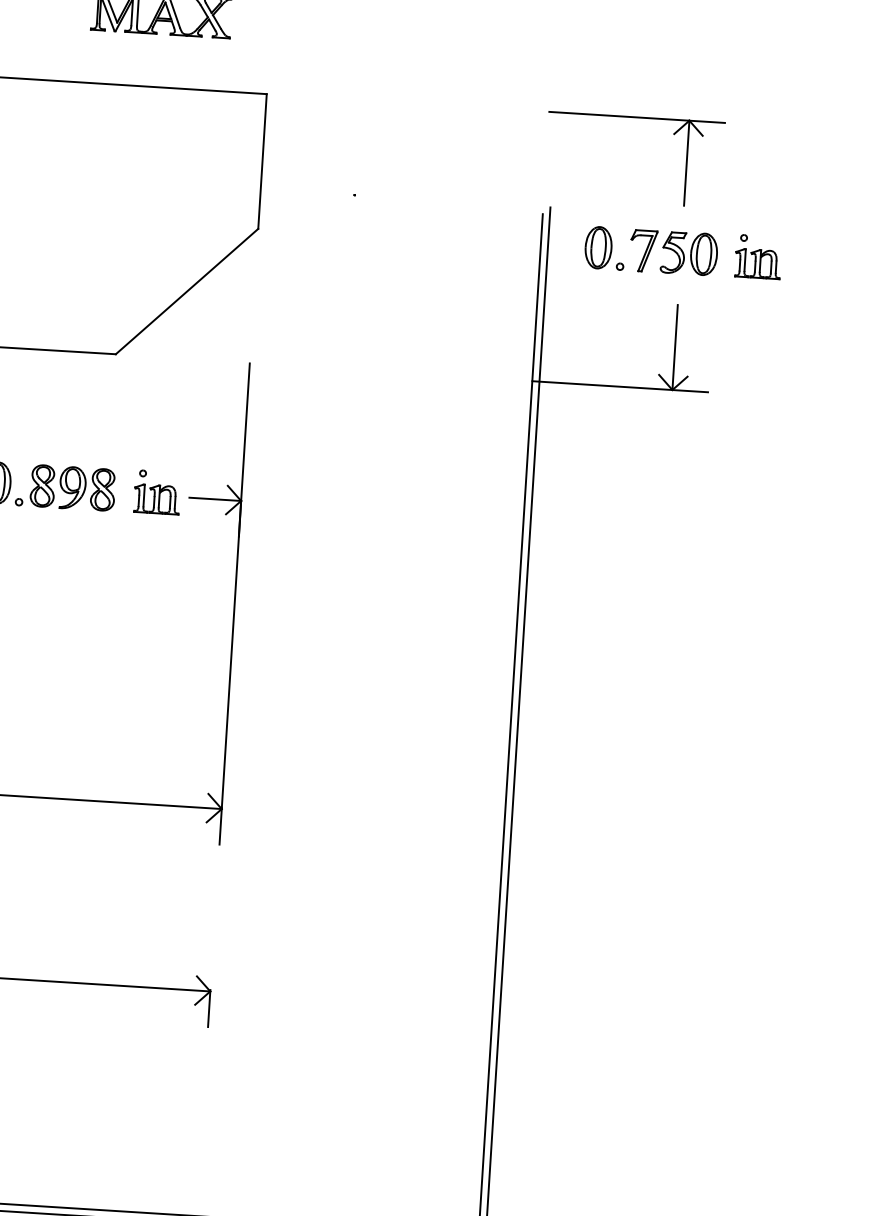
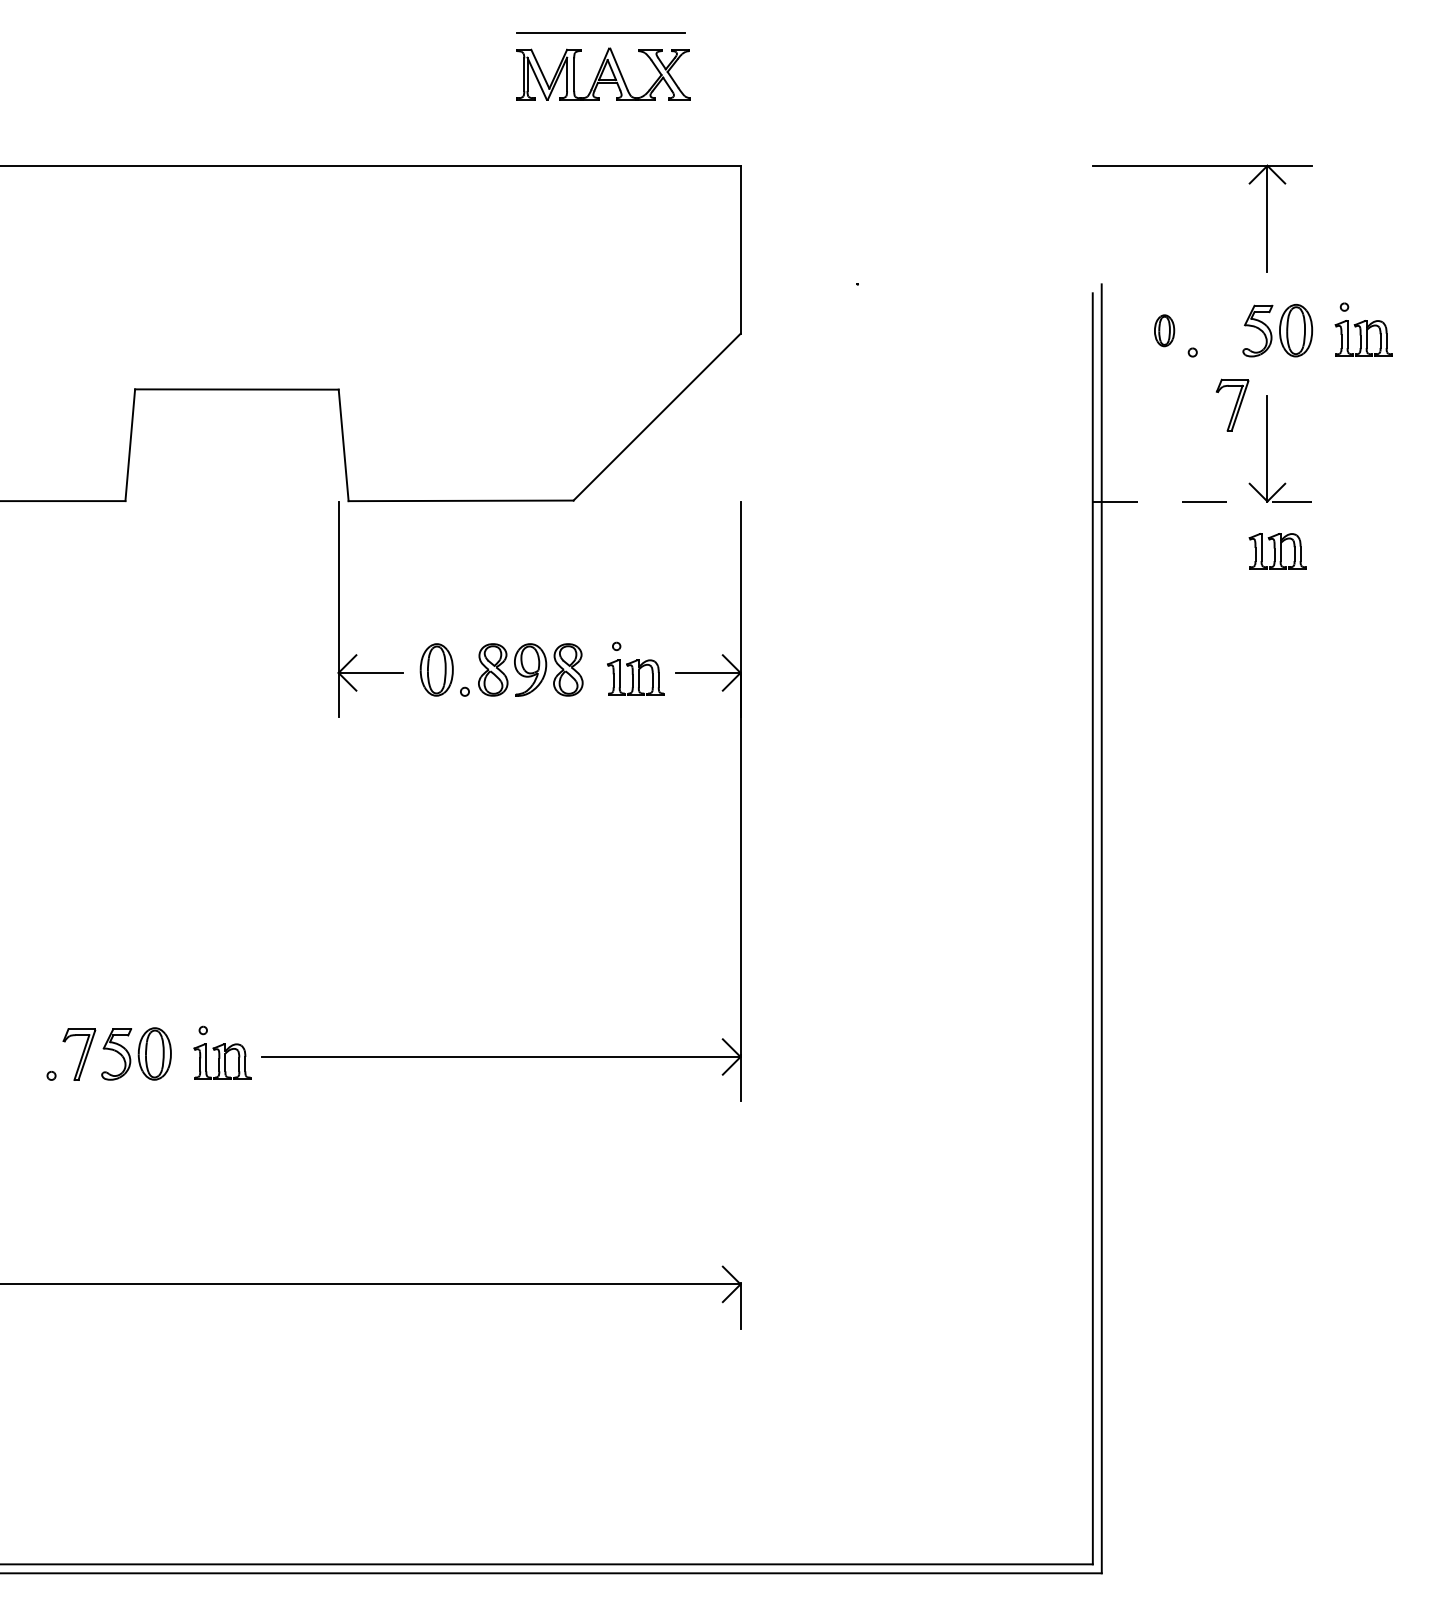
part: (598, 247) -> (1164, 330), size x0.6
part: (643, 250) -> (1232, 404), moved
line: (620, 386) -> (1202, 501), solid -> dashed
part: (677, 430) -> (1277, 551), added

